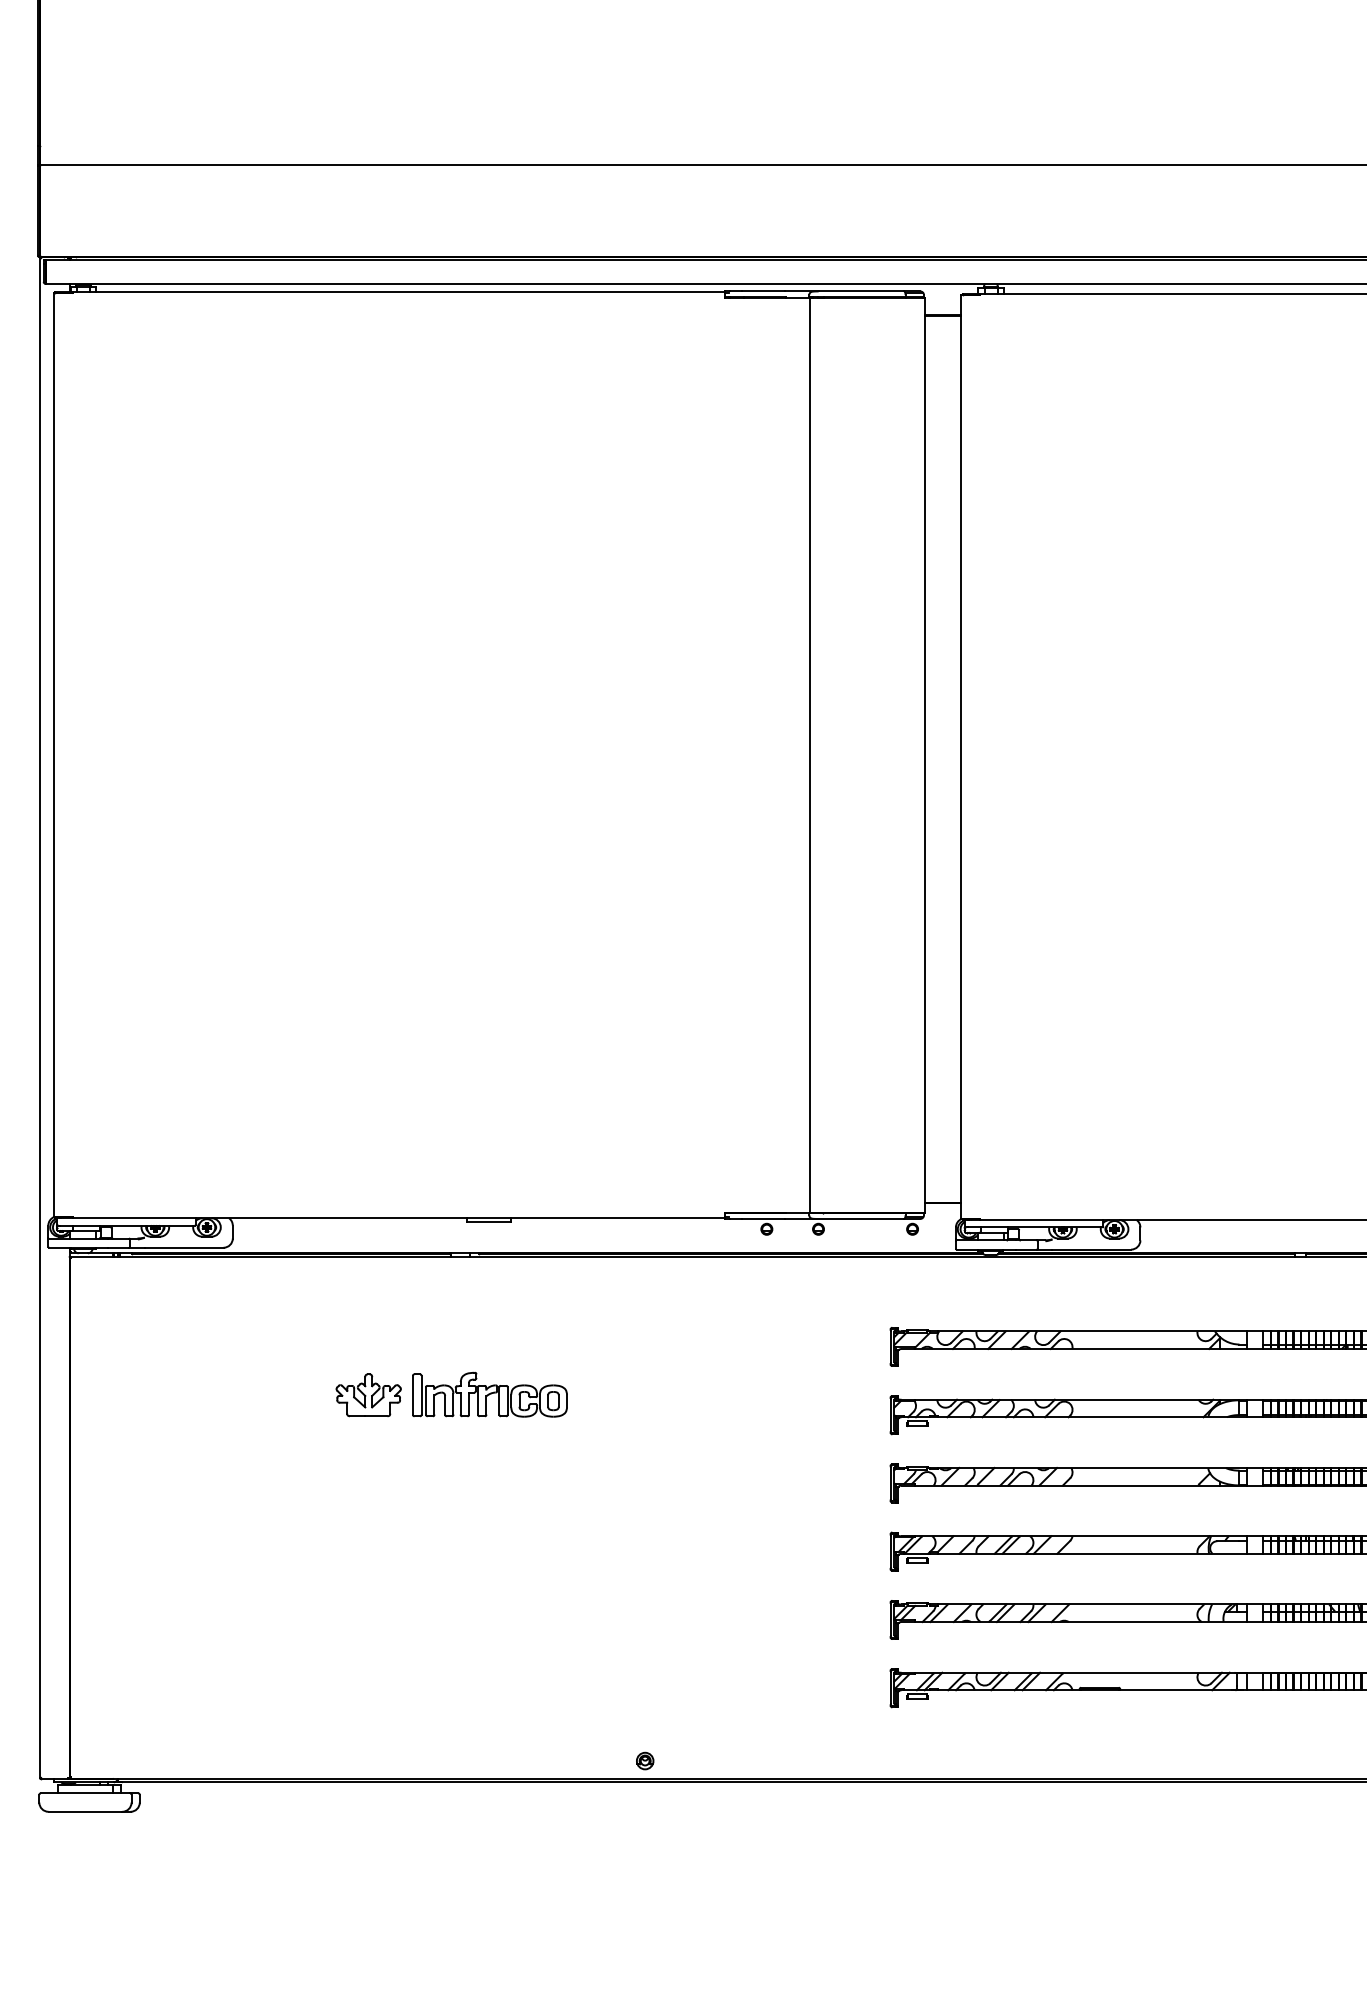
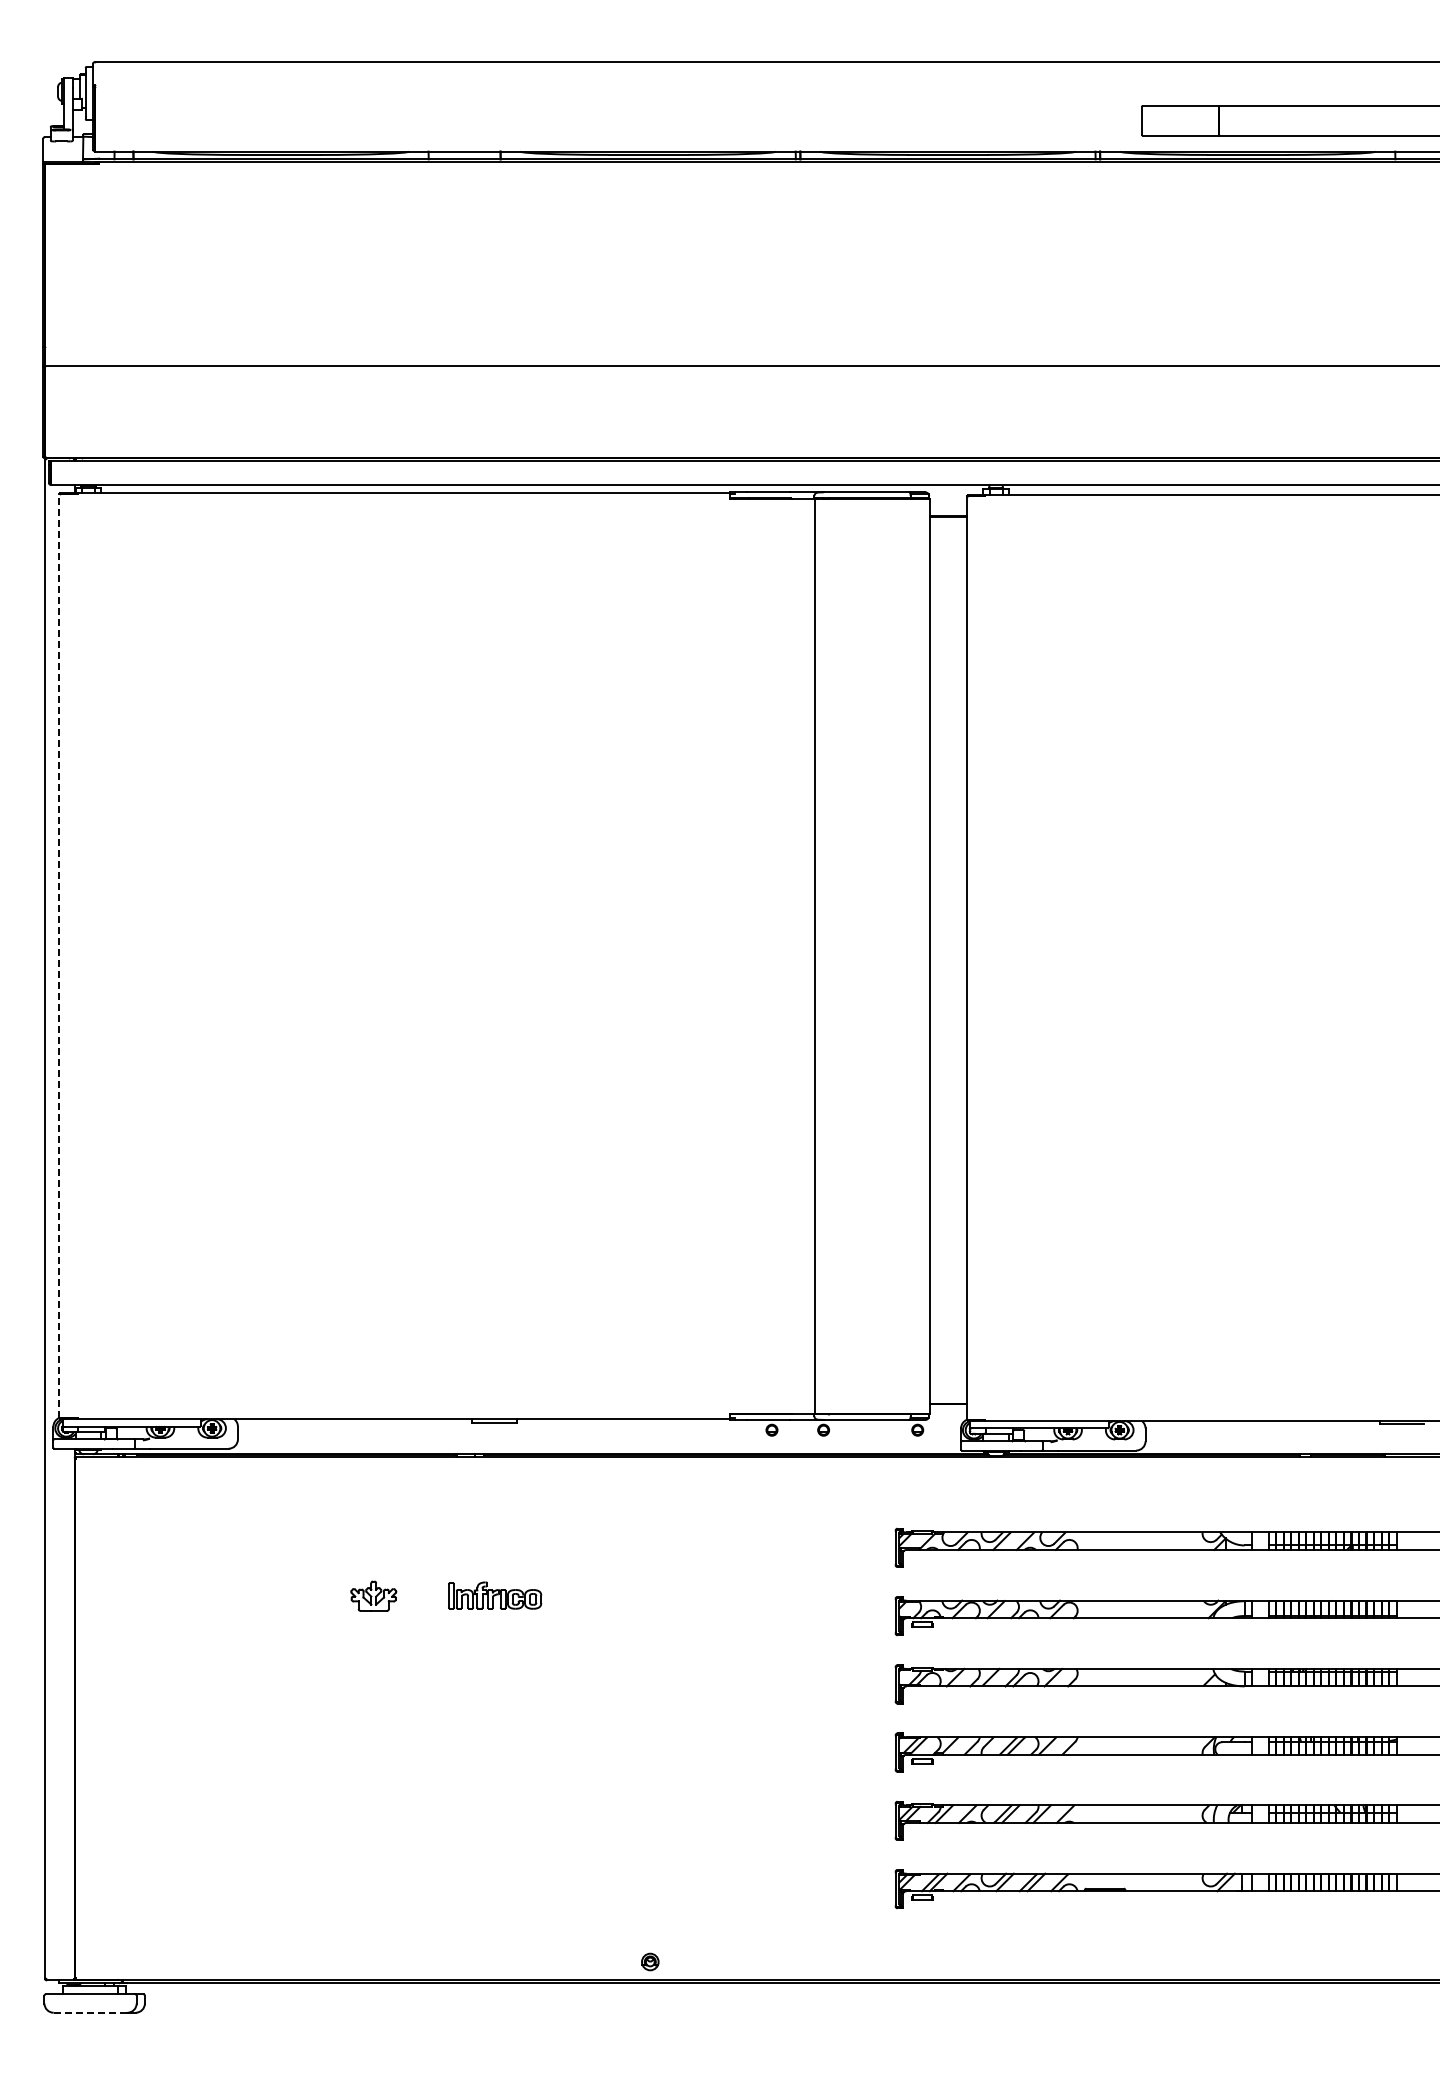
line: (53, 755) -> (58, 956), solid -> dashed
part: (368, 1394) -> (373, 1595), size x0.7
part: (489, 1394) -> (494, 1595), size x0.6
line: (85, 1811) -> (90, 2012), solid -> dashed

